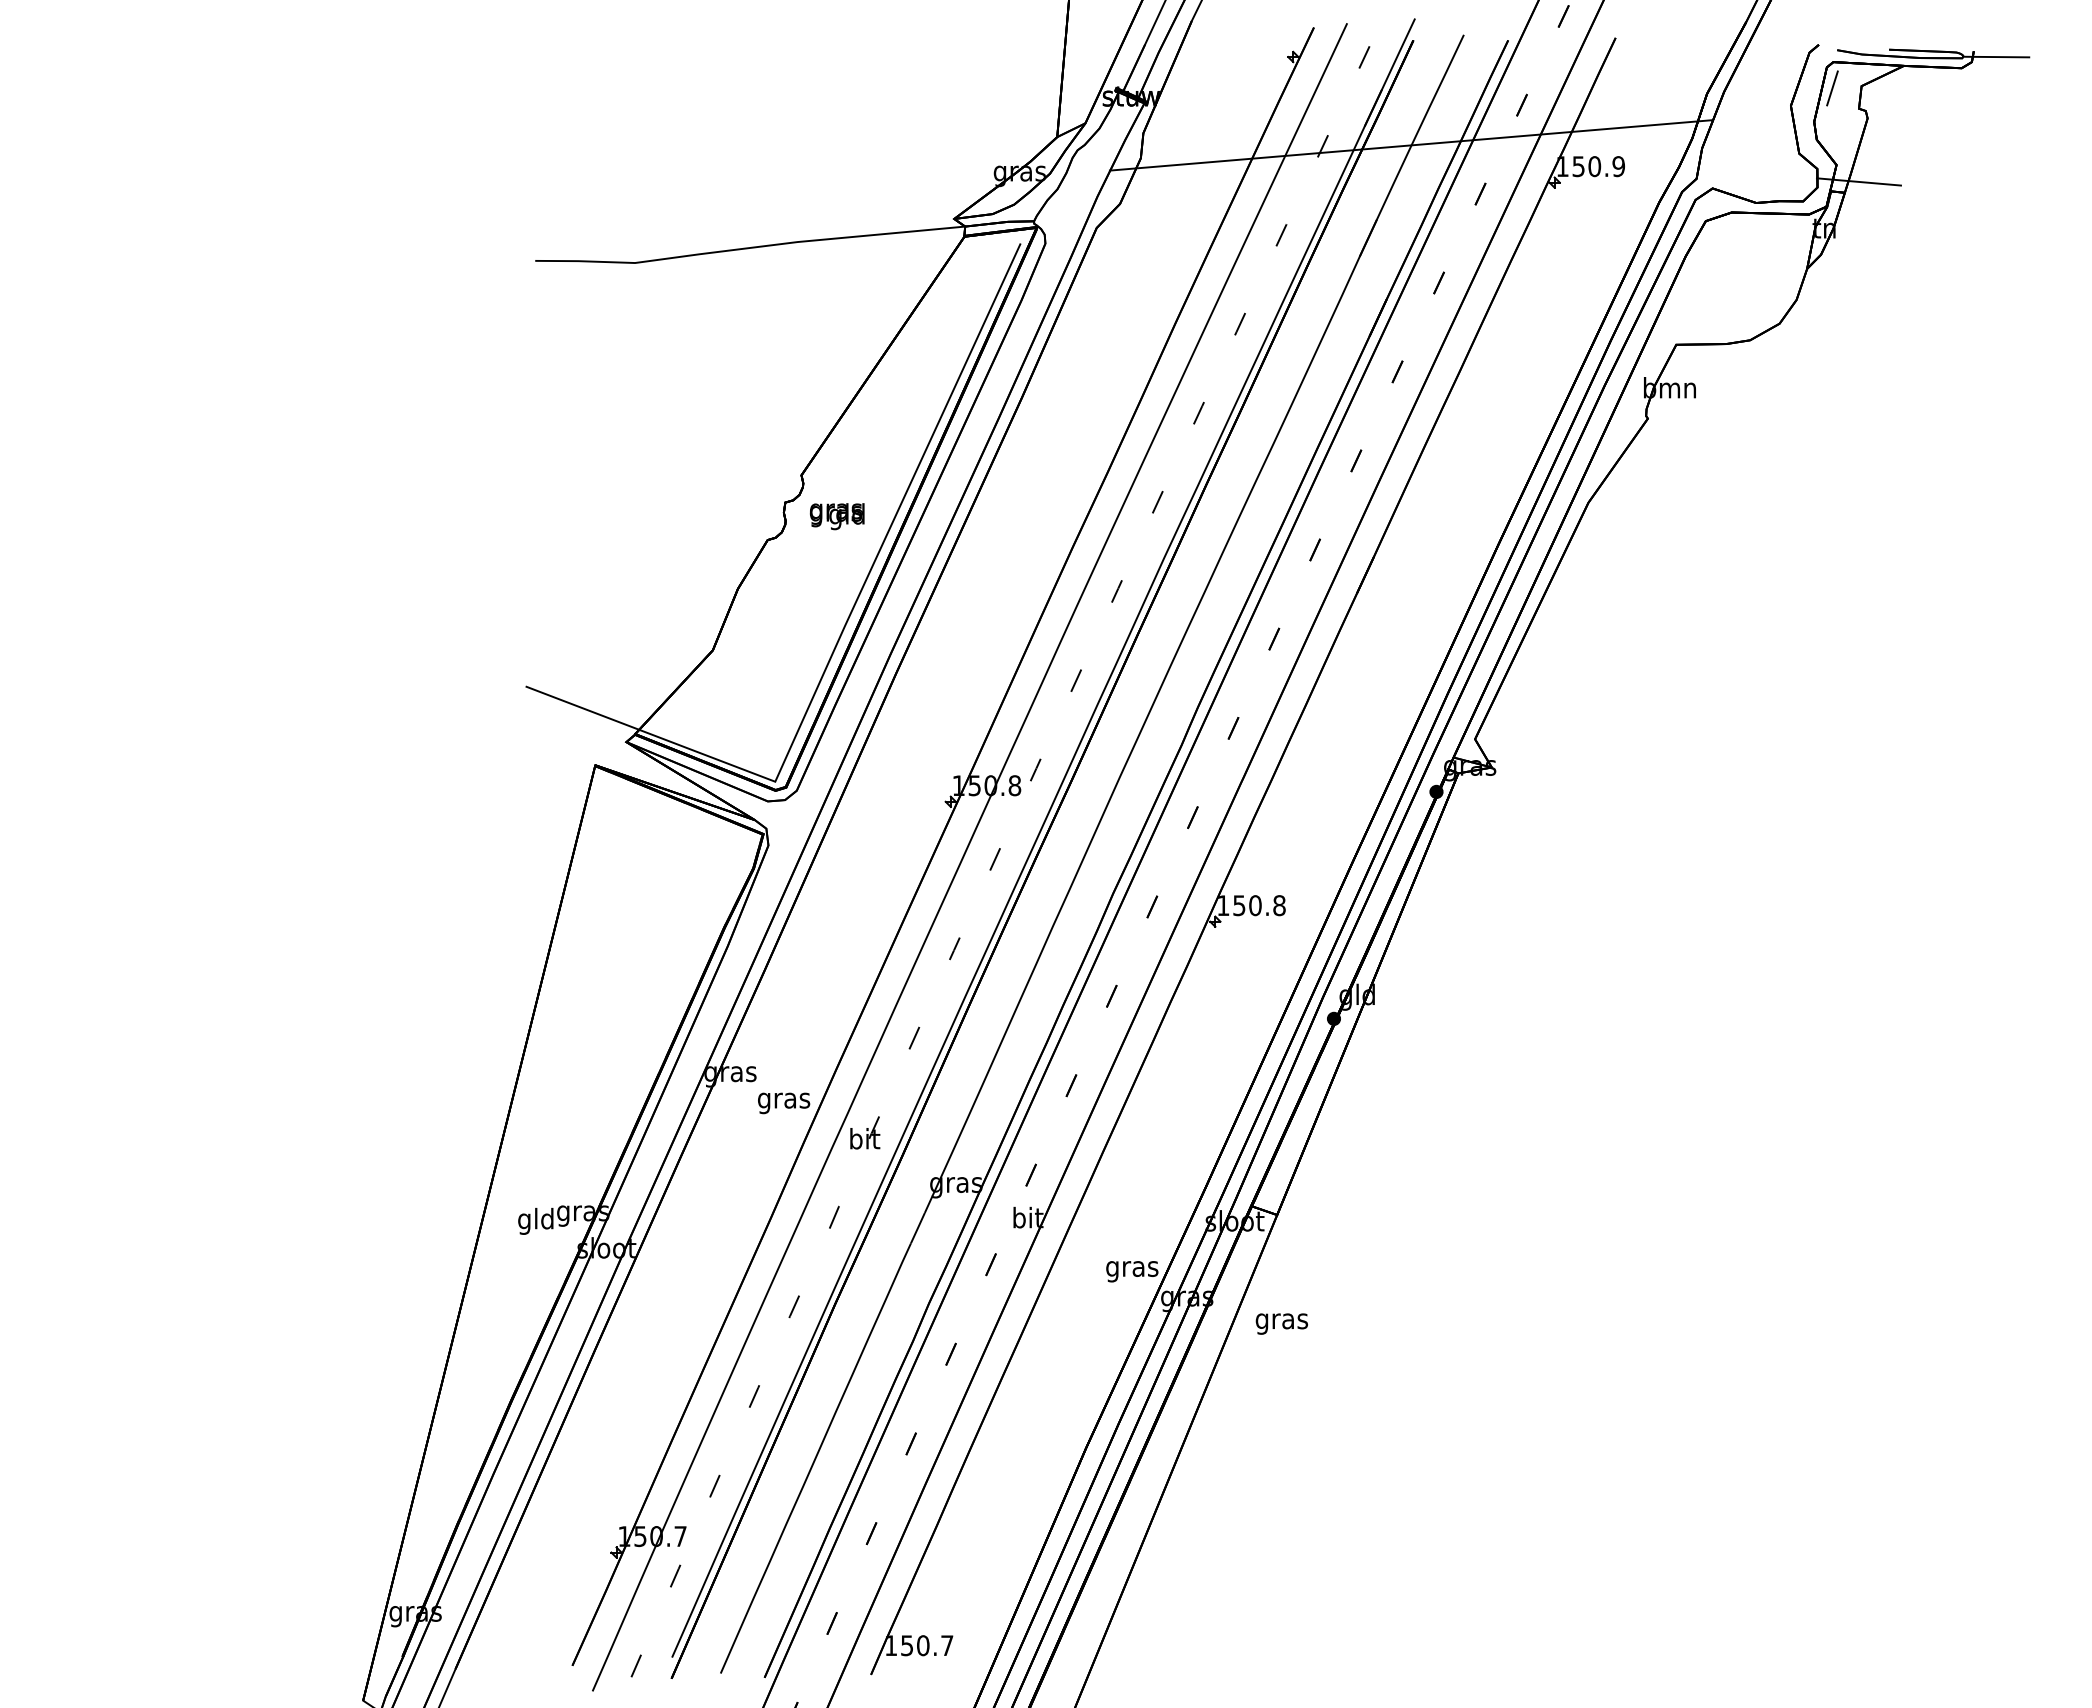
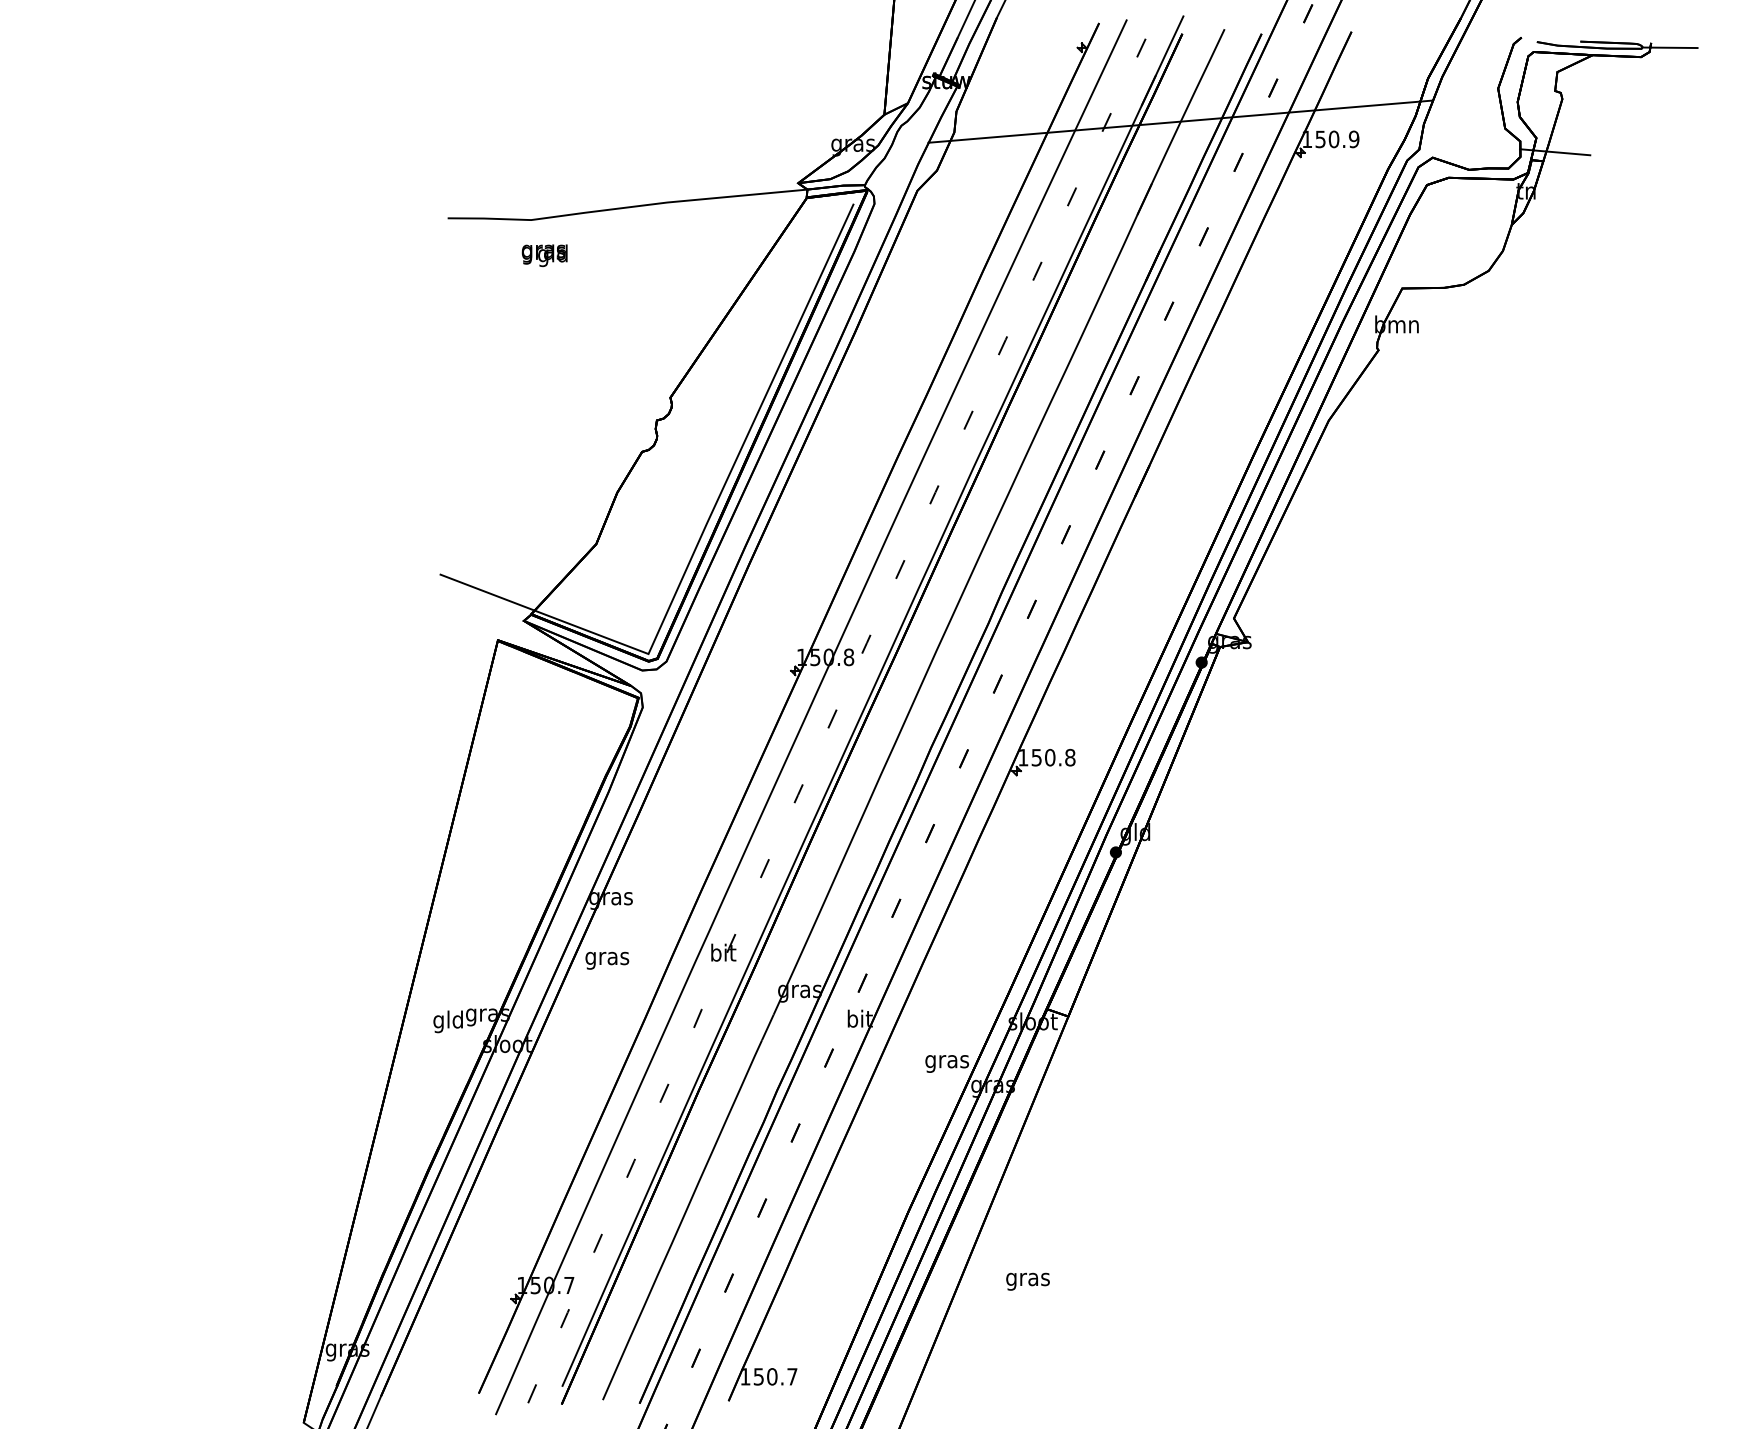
line: (1832, 88) -> (1532, 74), removed
text: (837, 516) -> (544, 255), moved
text: (784, 1103) -> (607, 960), moved
text: (1281, 1323) -> (1027, 1281), moved

